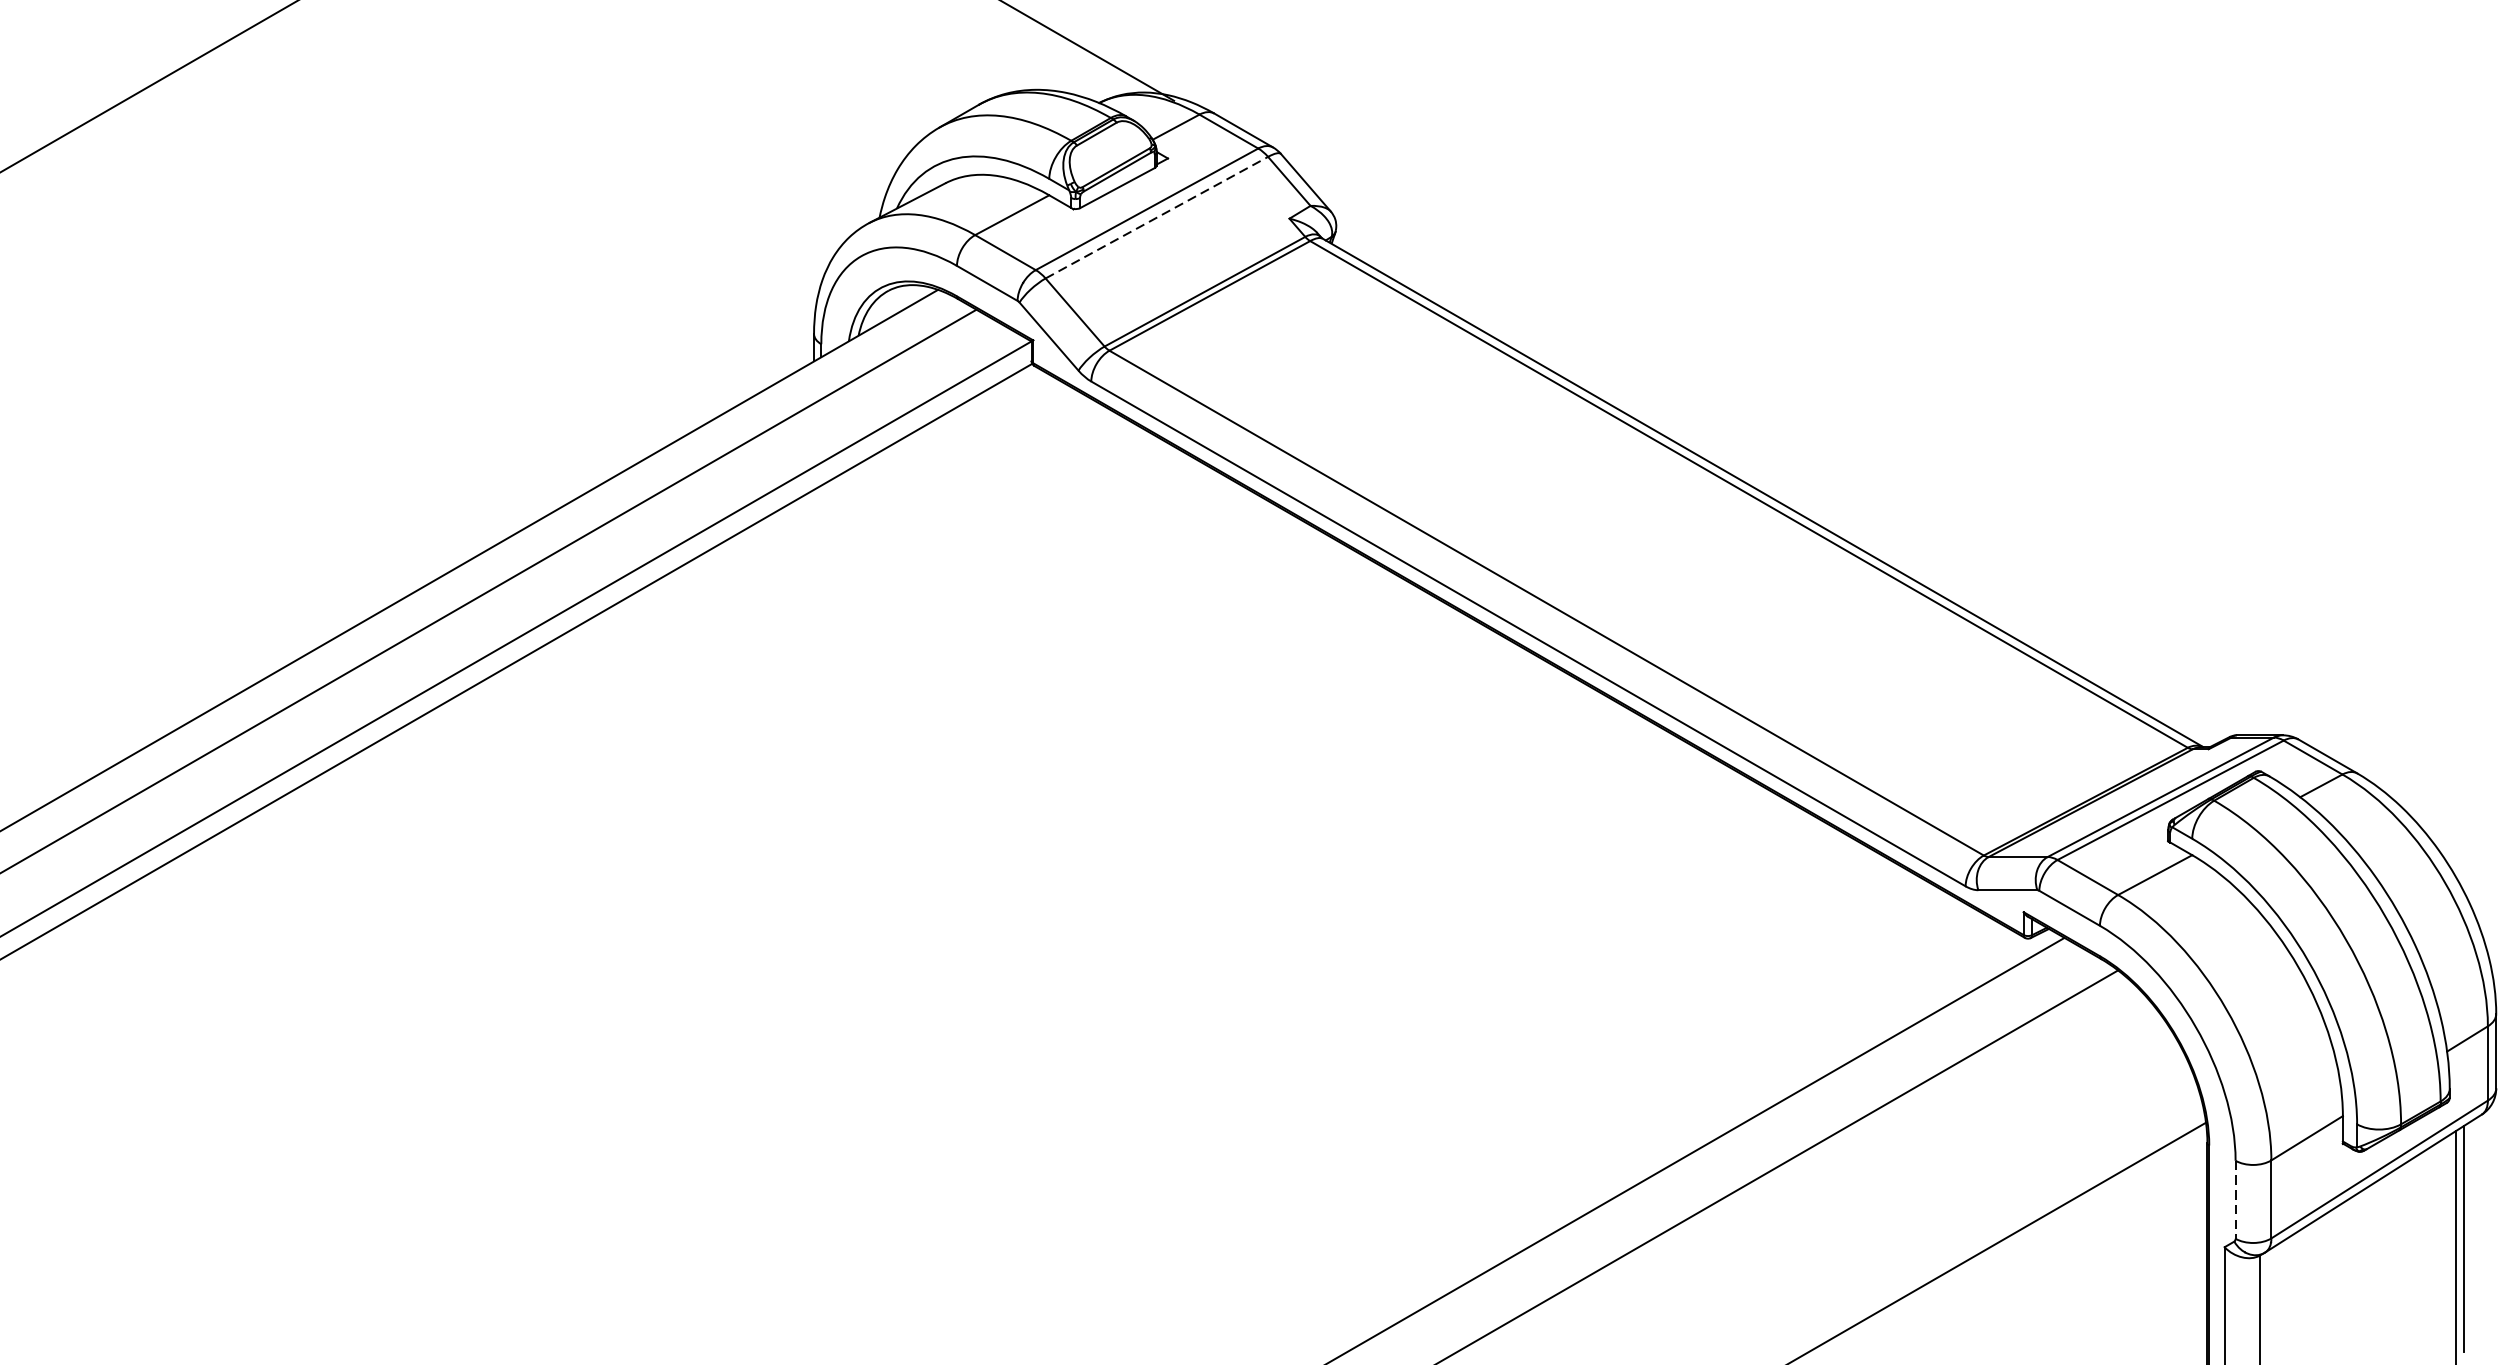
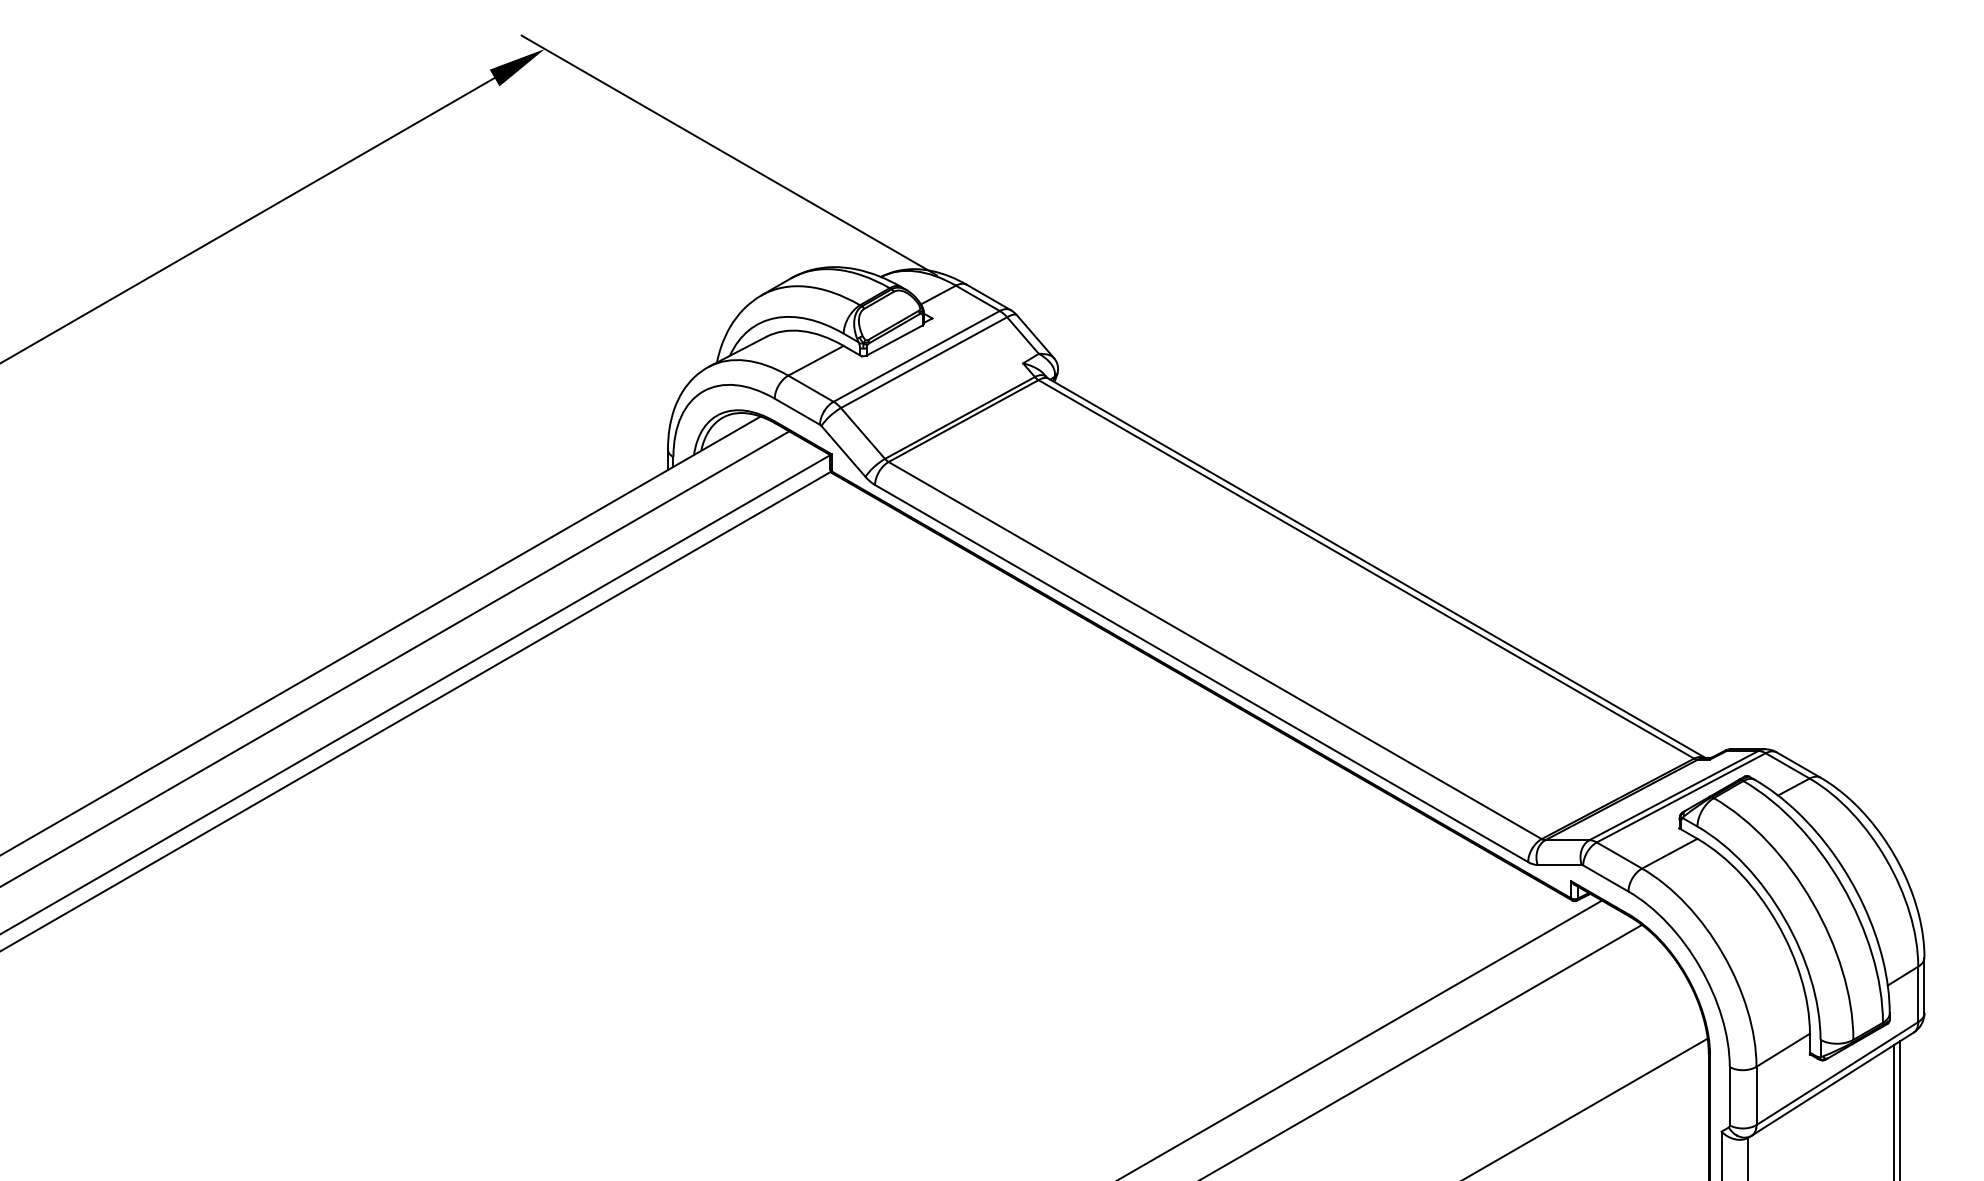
line: (1157, 217) -> (924, 362), dashed -> solid
line: (2235, 1200) -> (1729, 1096), dashed -> solid

